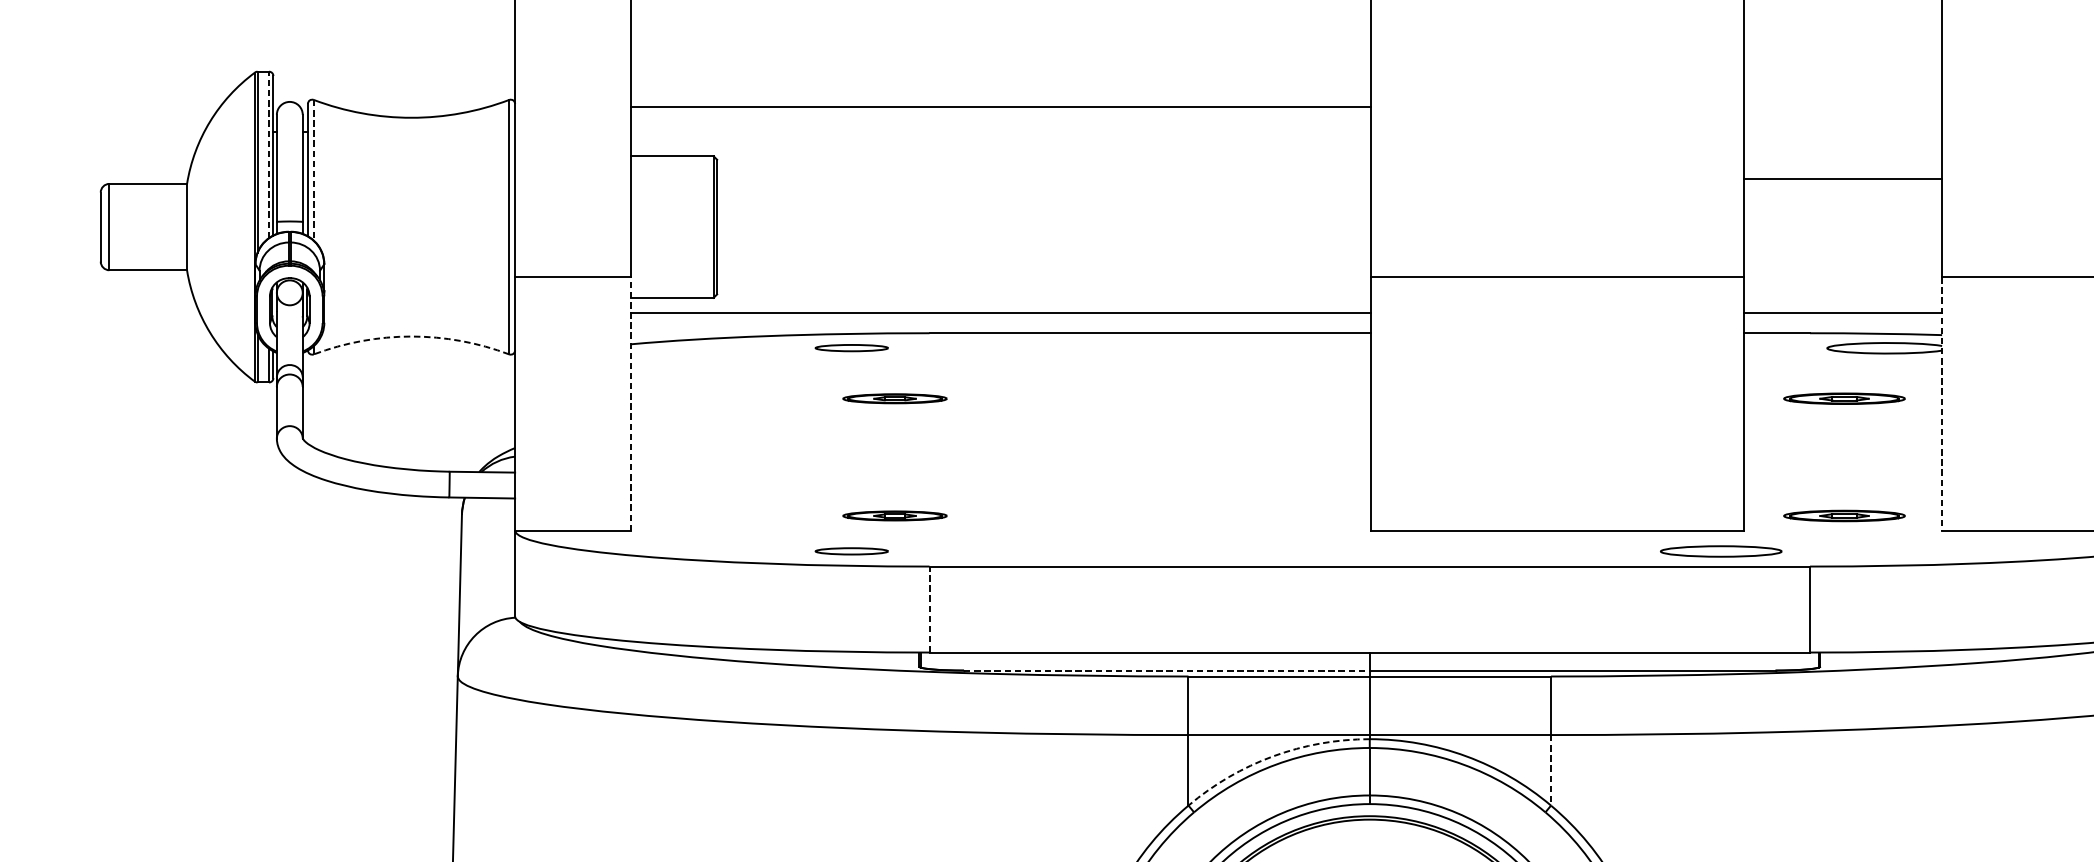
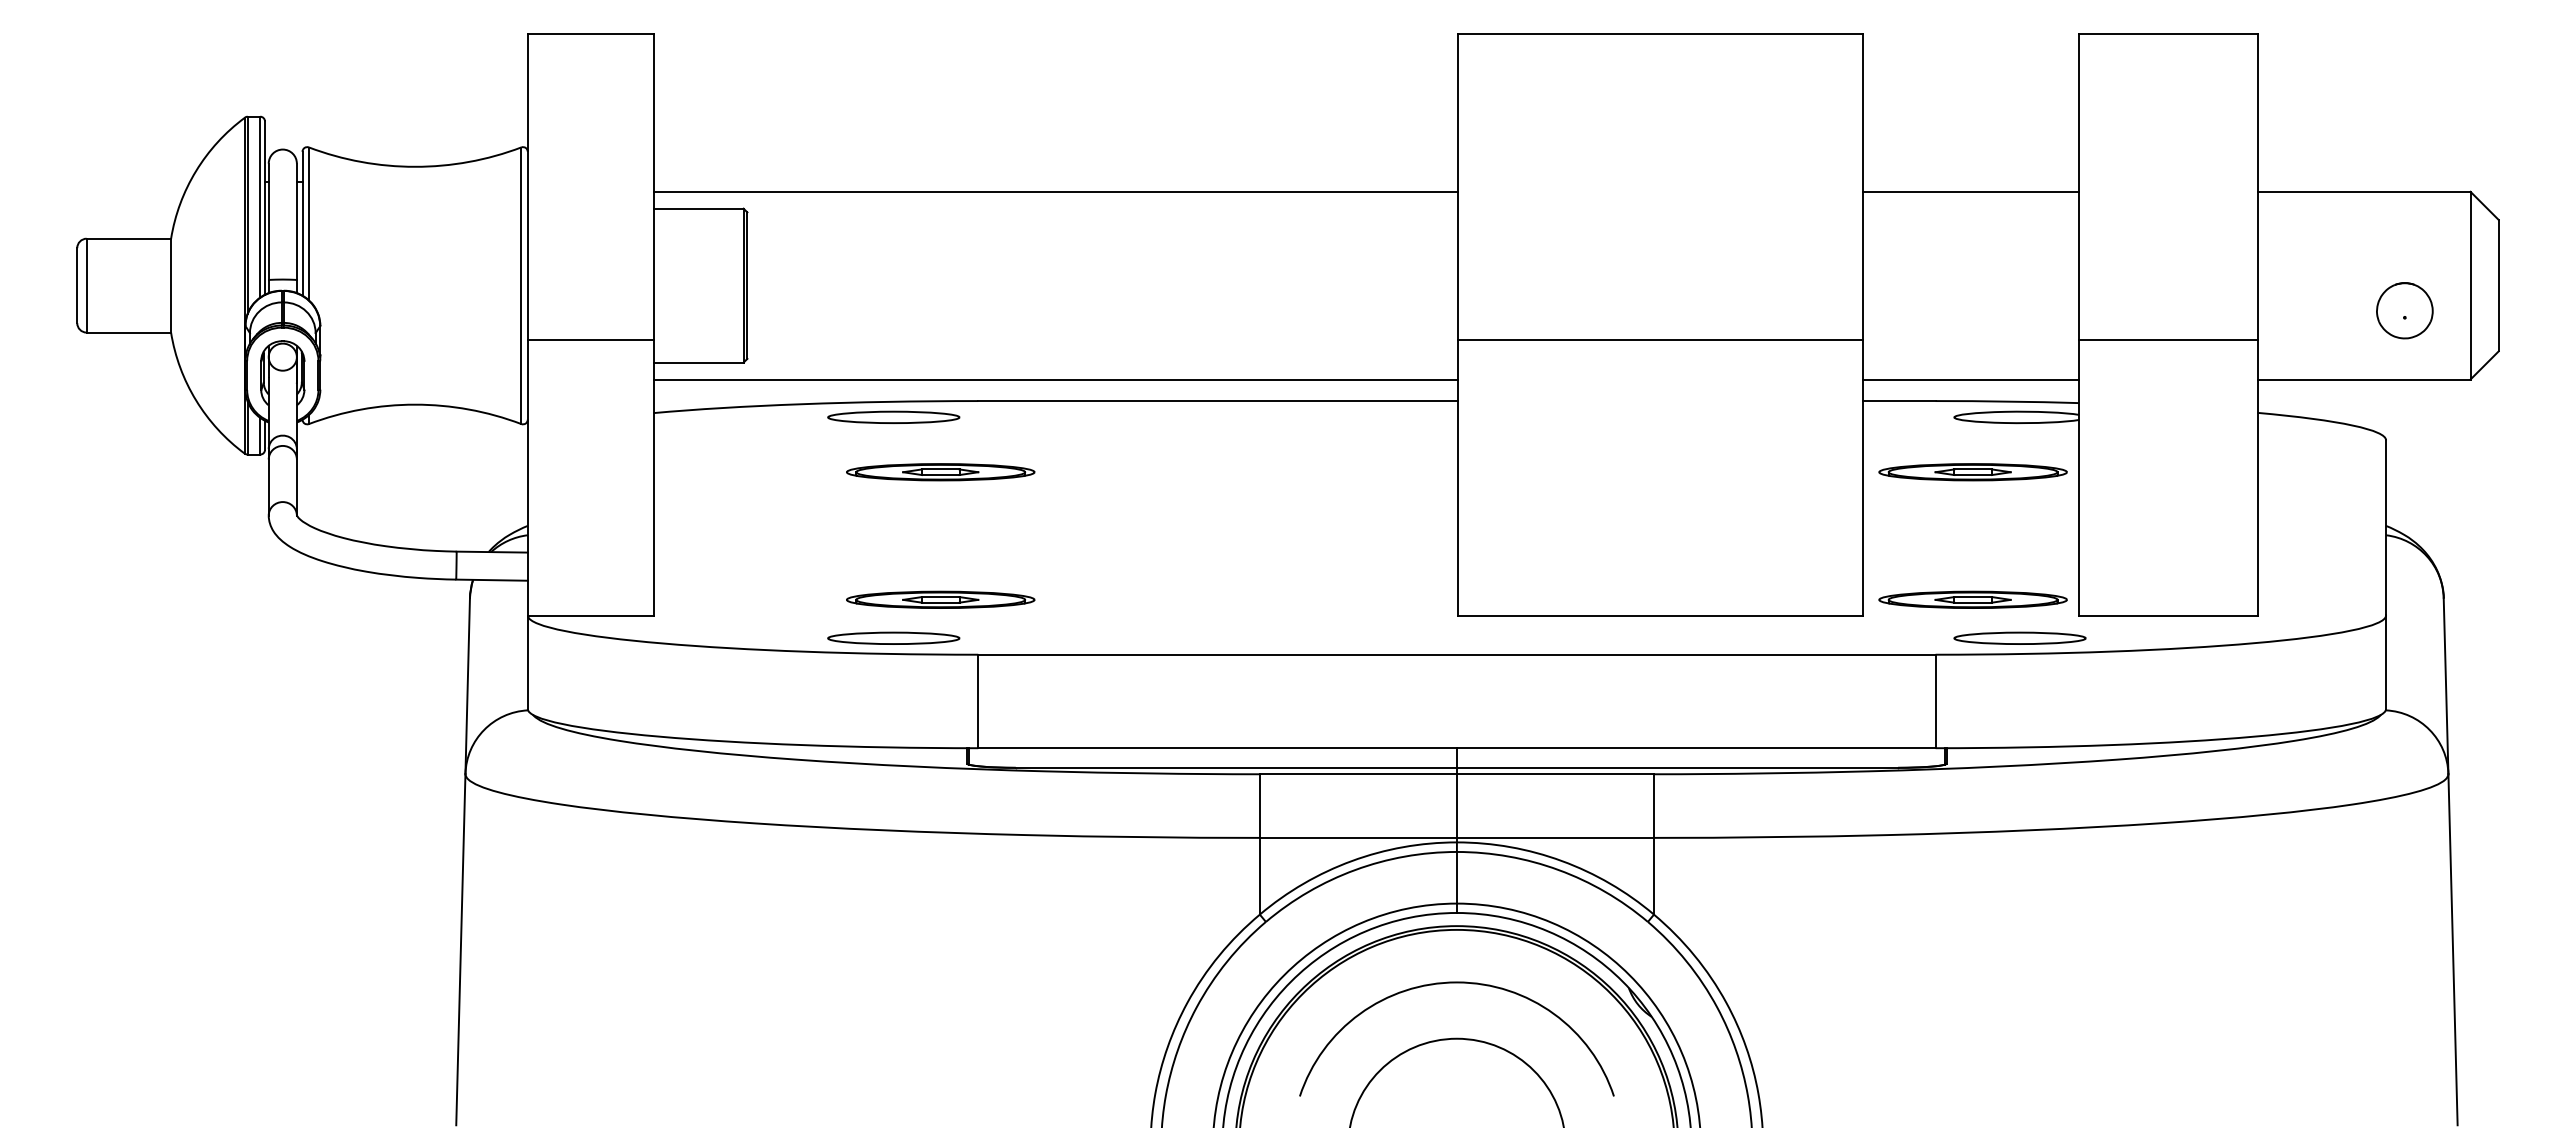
line: (1000, 106) -> (1055, 191), moved
line: (269, 154) -> (260, 206), dashed -> solid
line: (313, 170) -> (308, 224), dashed -> solid
line: (1843, 179) -> (1971, 191), moved
arc: (411, 336) -> (415, 404), dashed -> solid
part: (851, 347) -> (893, 416), size x1.67
part: (894, 398) -> (940, 472), size x1.67
part: (1843, 398) -> (1972, 472), size x1.43
line: (630, 403) -> (653, 477), dashed -> solid
line: (1942, 404) -> (2079, 478), dashed -> solid
part: (894, 515) -> (940, 599), size x1.67
part: (1843, 515) -> (1972, 599), size x1.43
part: (851, 550) -> (893, 637), size x1.67
part: (1720, 550) -> (2019, 637), moved
line: (929, 609) -> (978, 701), dashed -> solid
line: (1167, 670) -> (1236, 767), dashed -> solid
arc: (1272, 756) -> (1351, 861), dashed -> solid
line: (1551, 770) -> (1654, 876), dashed -> solid

